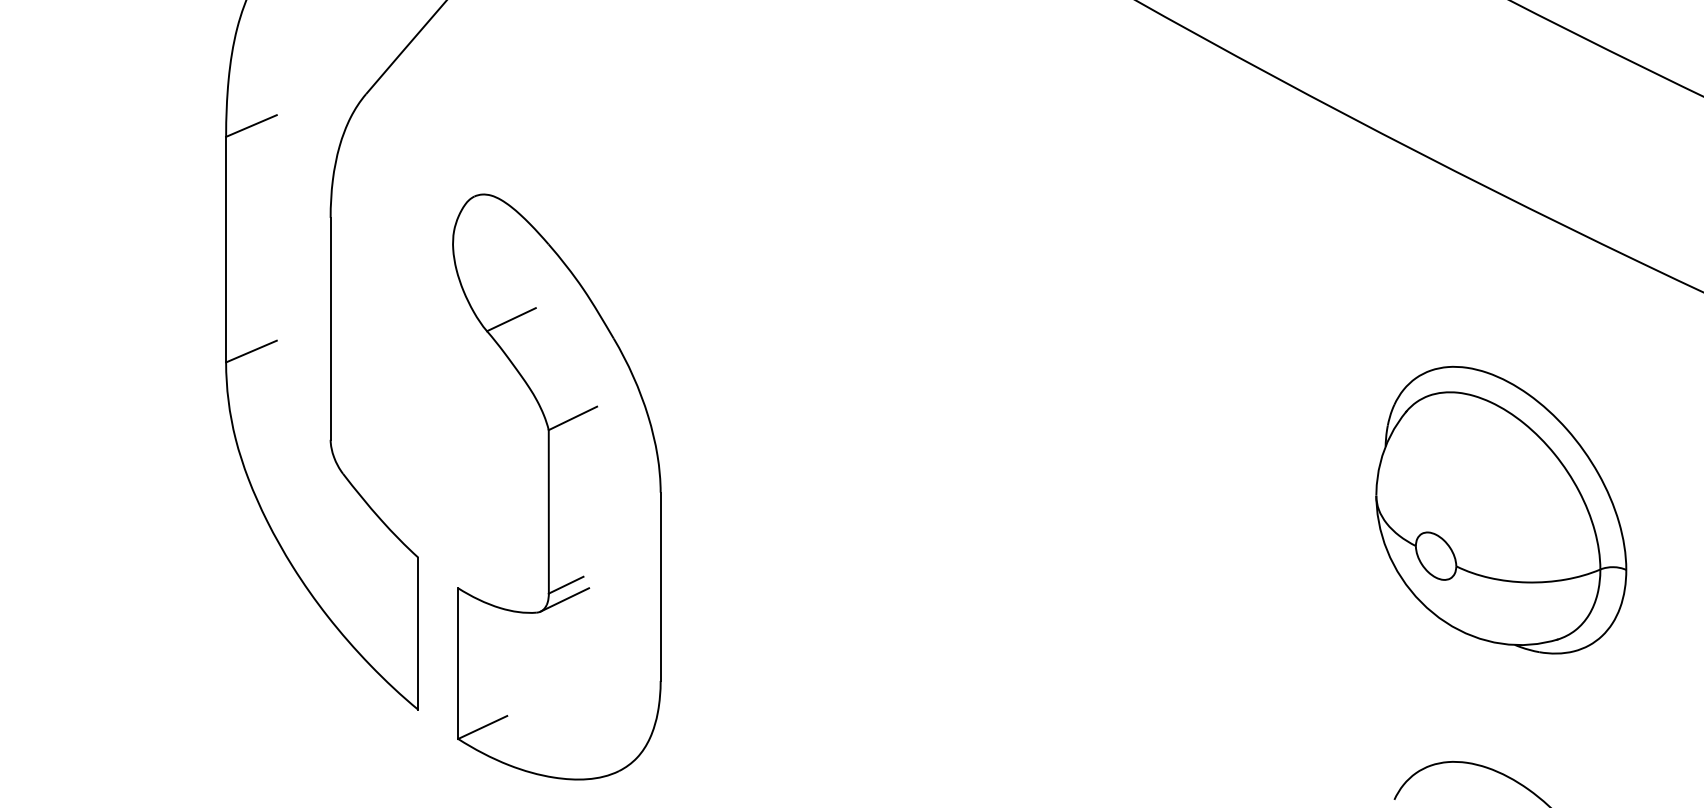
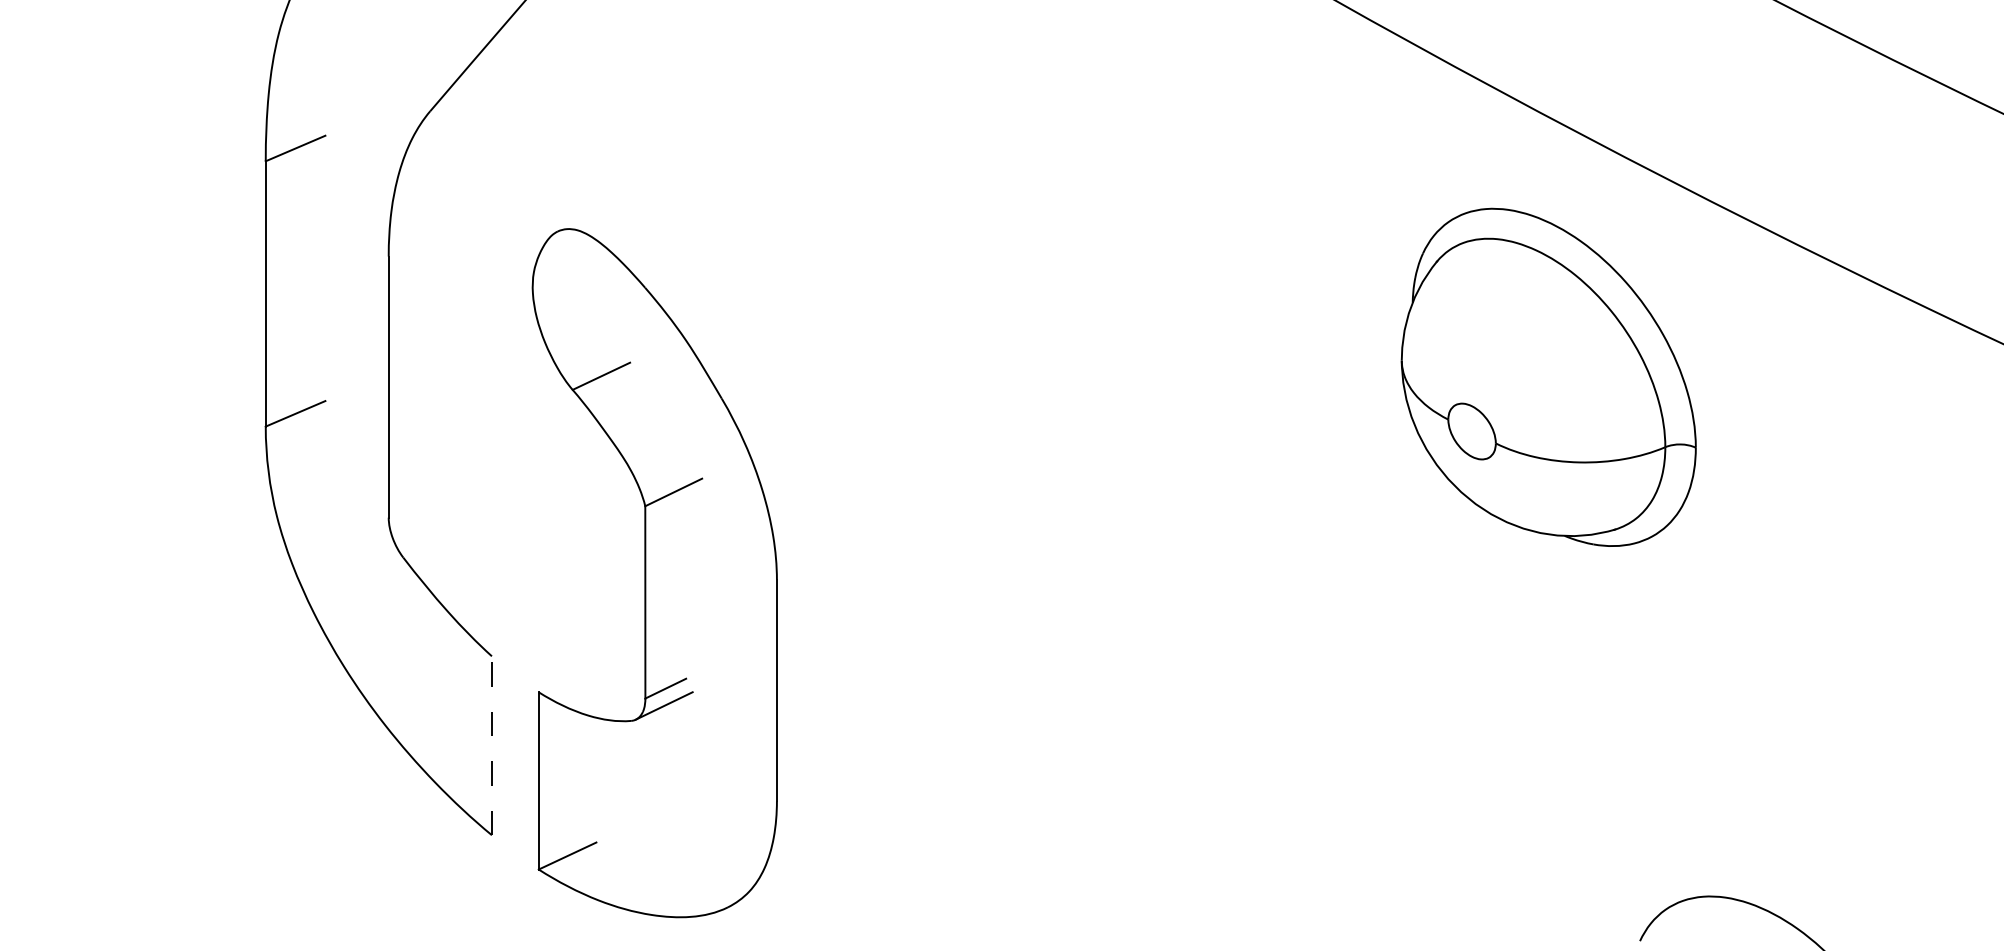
part: (1501, 509) -> (1548, 376), moved
line: (418, 633) -> (491, 745), solid -> dashed

